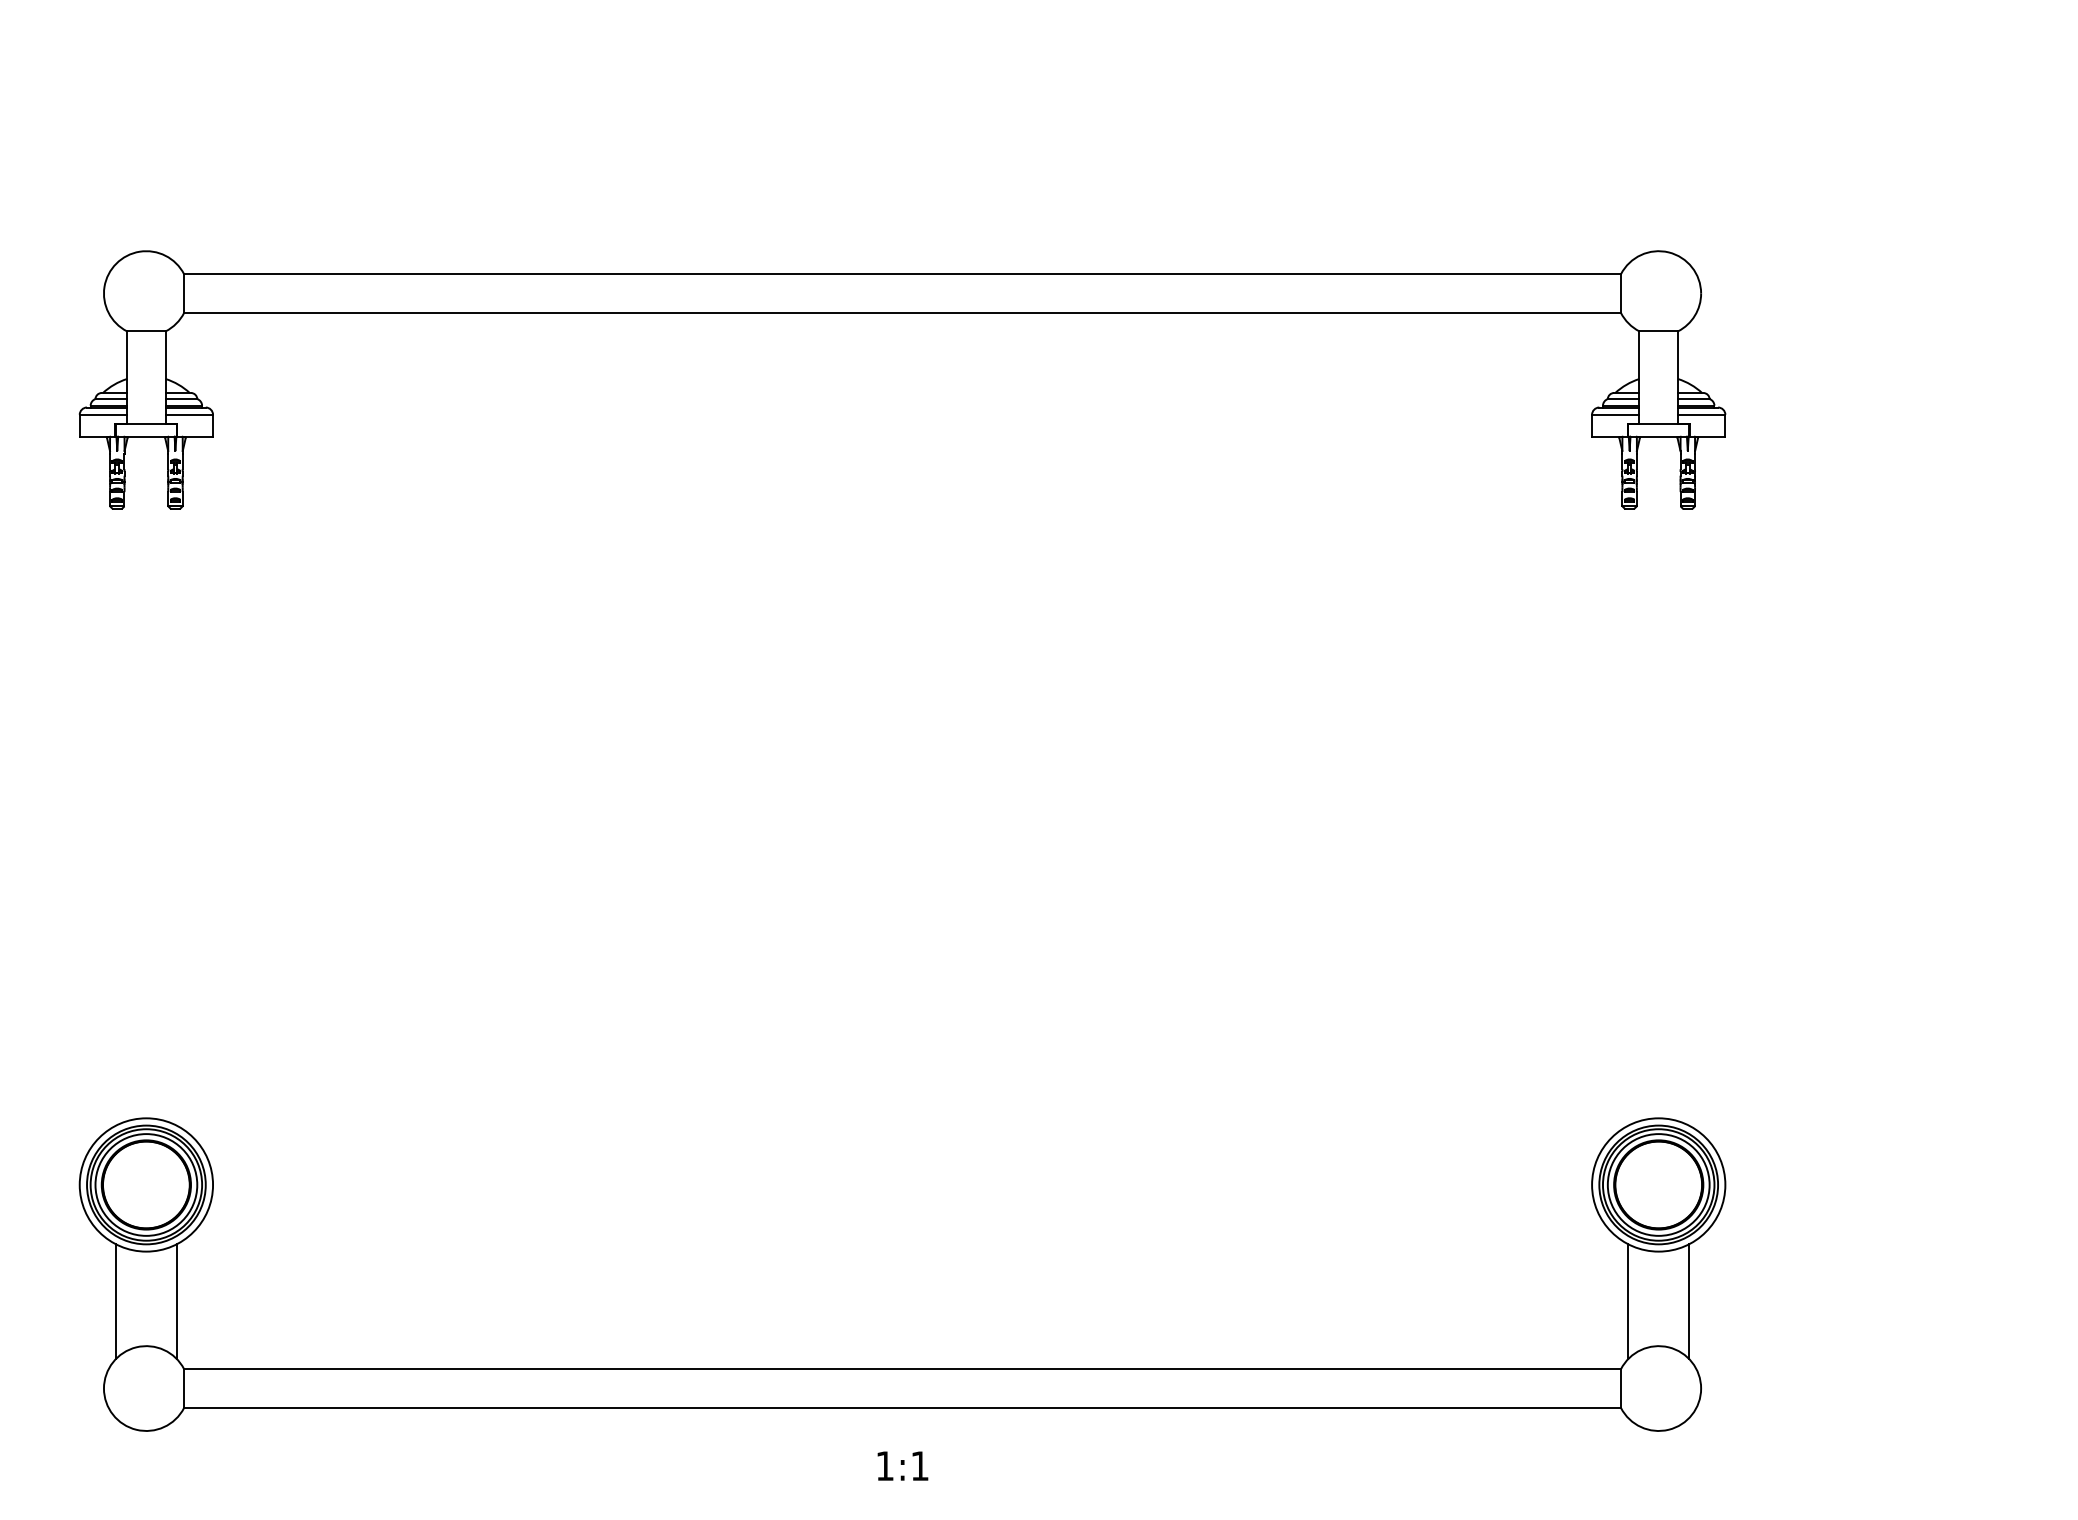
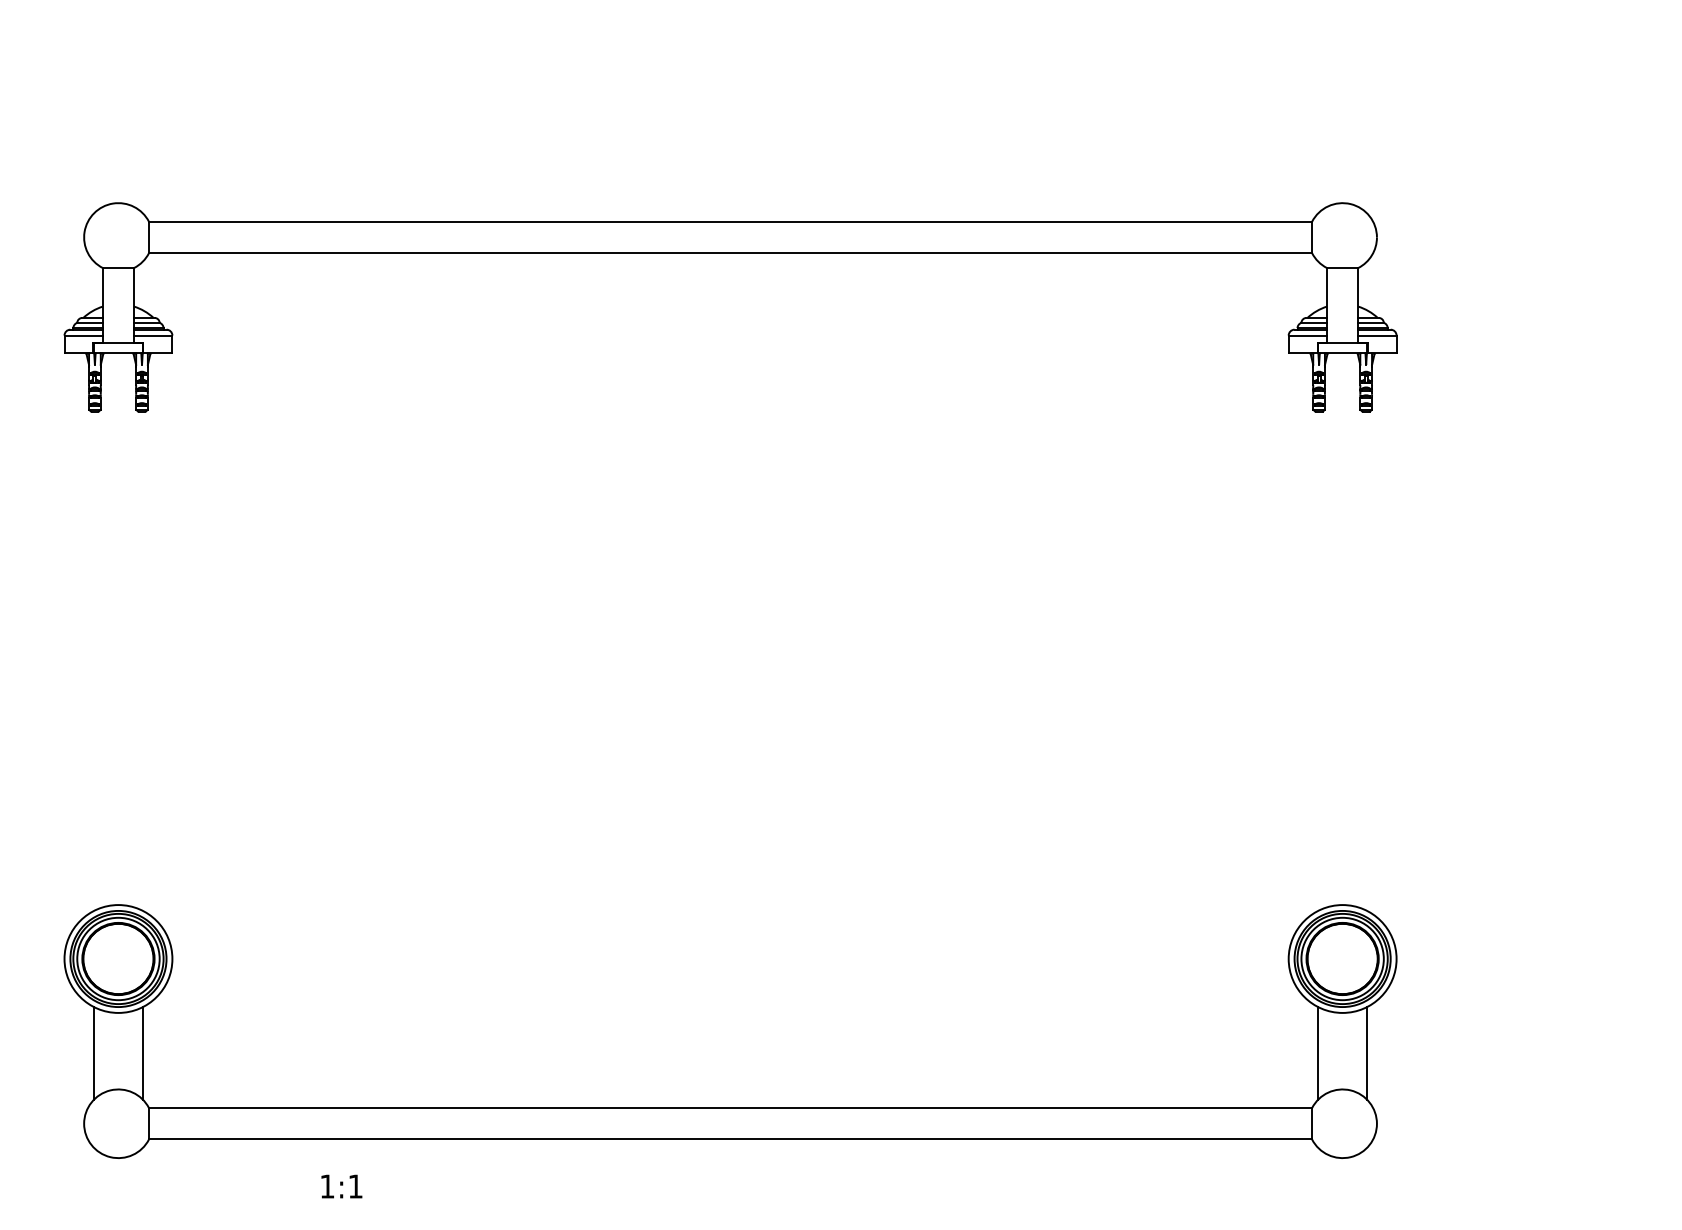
text: (902, 1466) -> (341, 1186), moved

